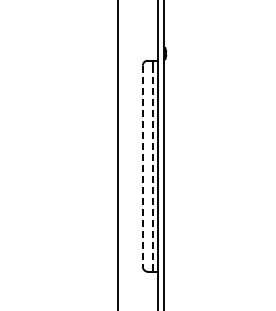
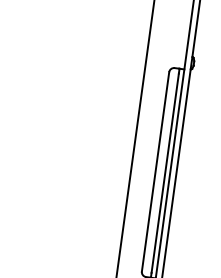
line: (142, 166) -> (155, 172), dashed -> solid
line: (152, 166) -> (165, 173), dashed -> solid

